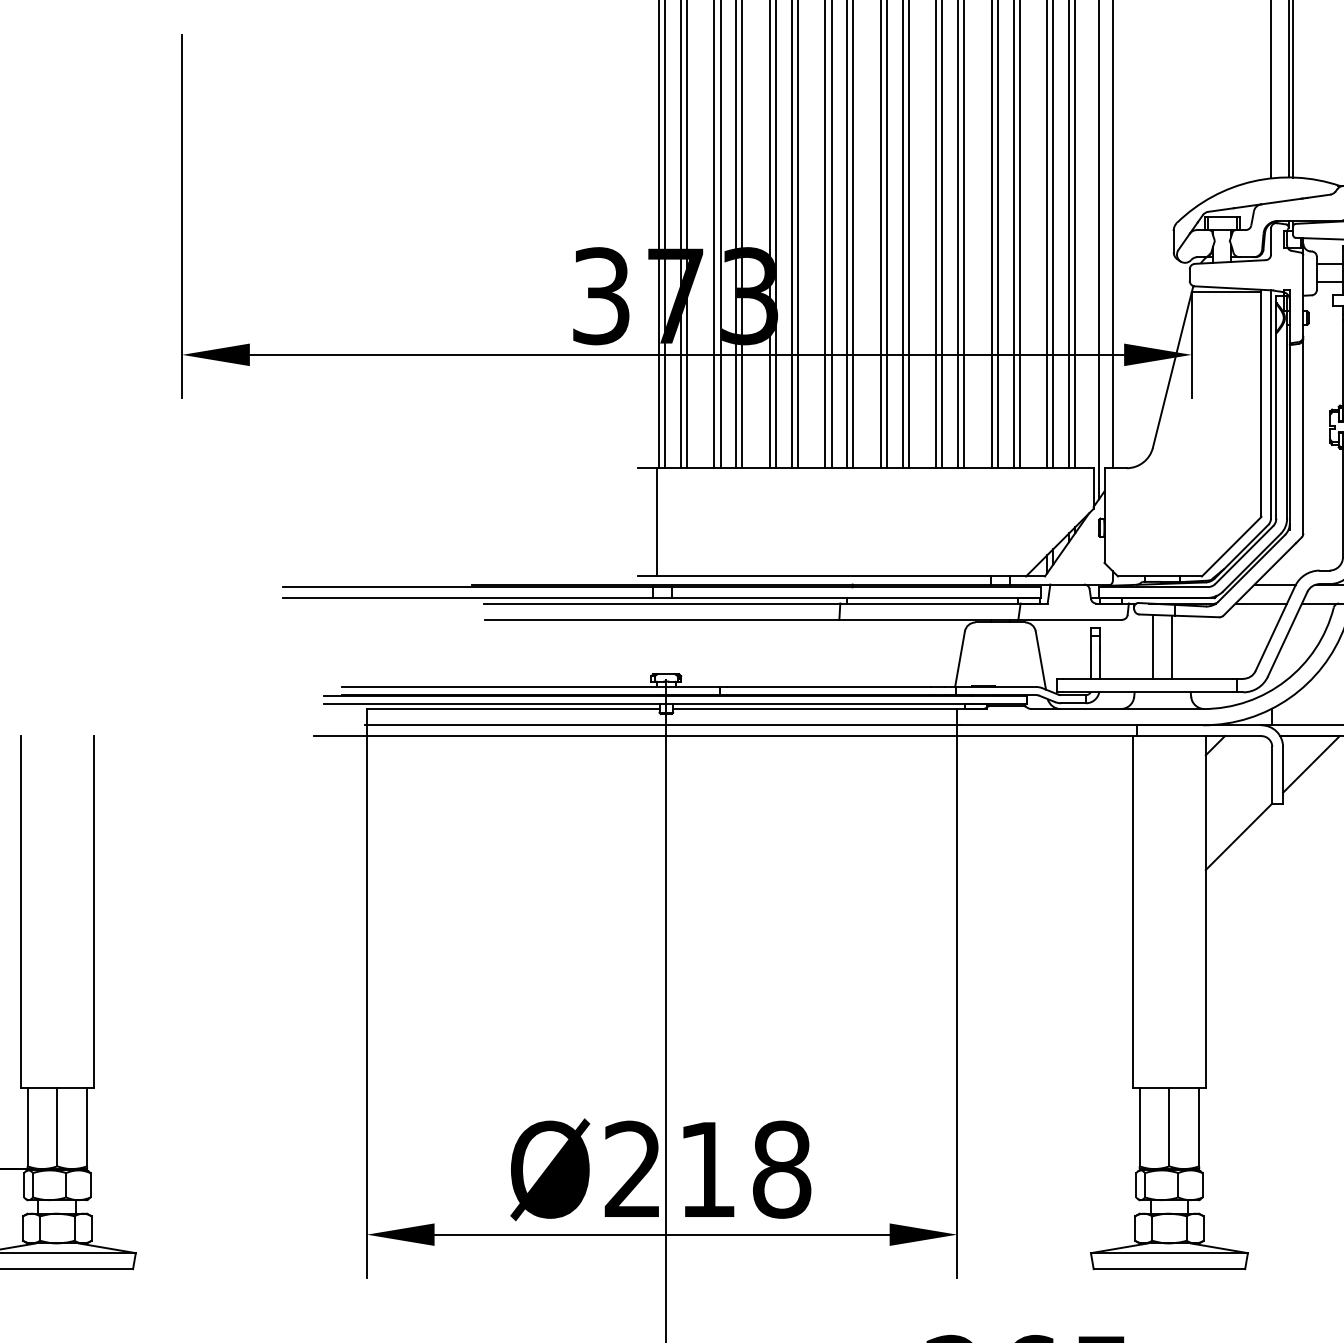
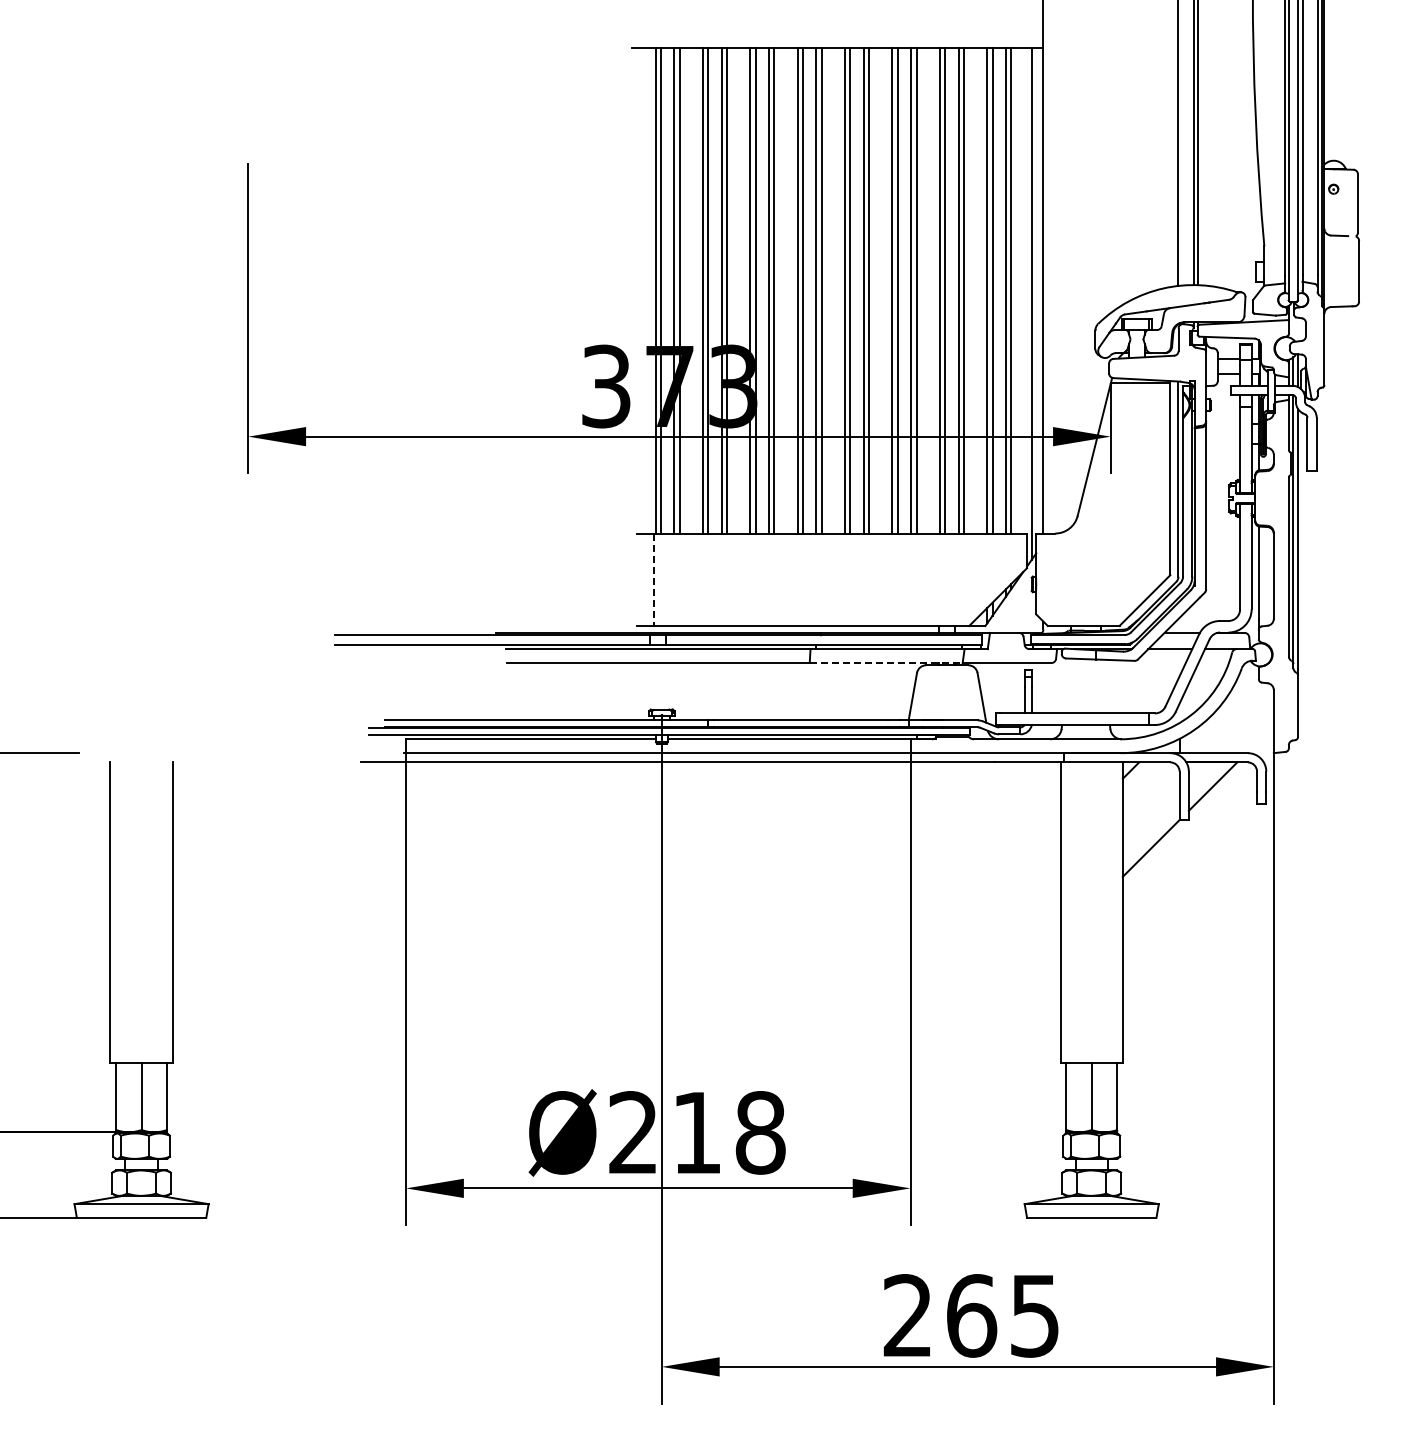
line: (656, 523) -> (653, 580), solid -> dashed
line: (929, 620) -> (886, 663), solid -> dashed
line: (1153, 646) -> (1078, 685), removed
line: (1171, 647) -> (1093, 686), removed

